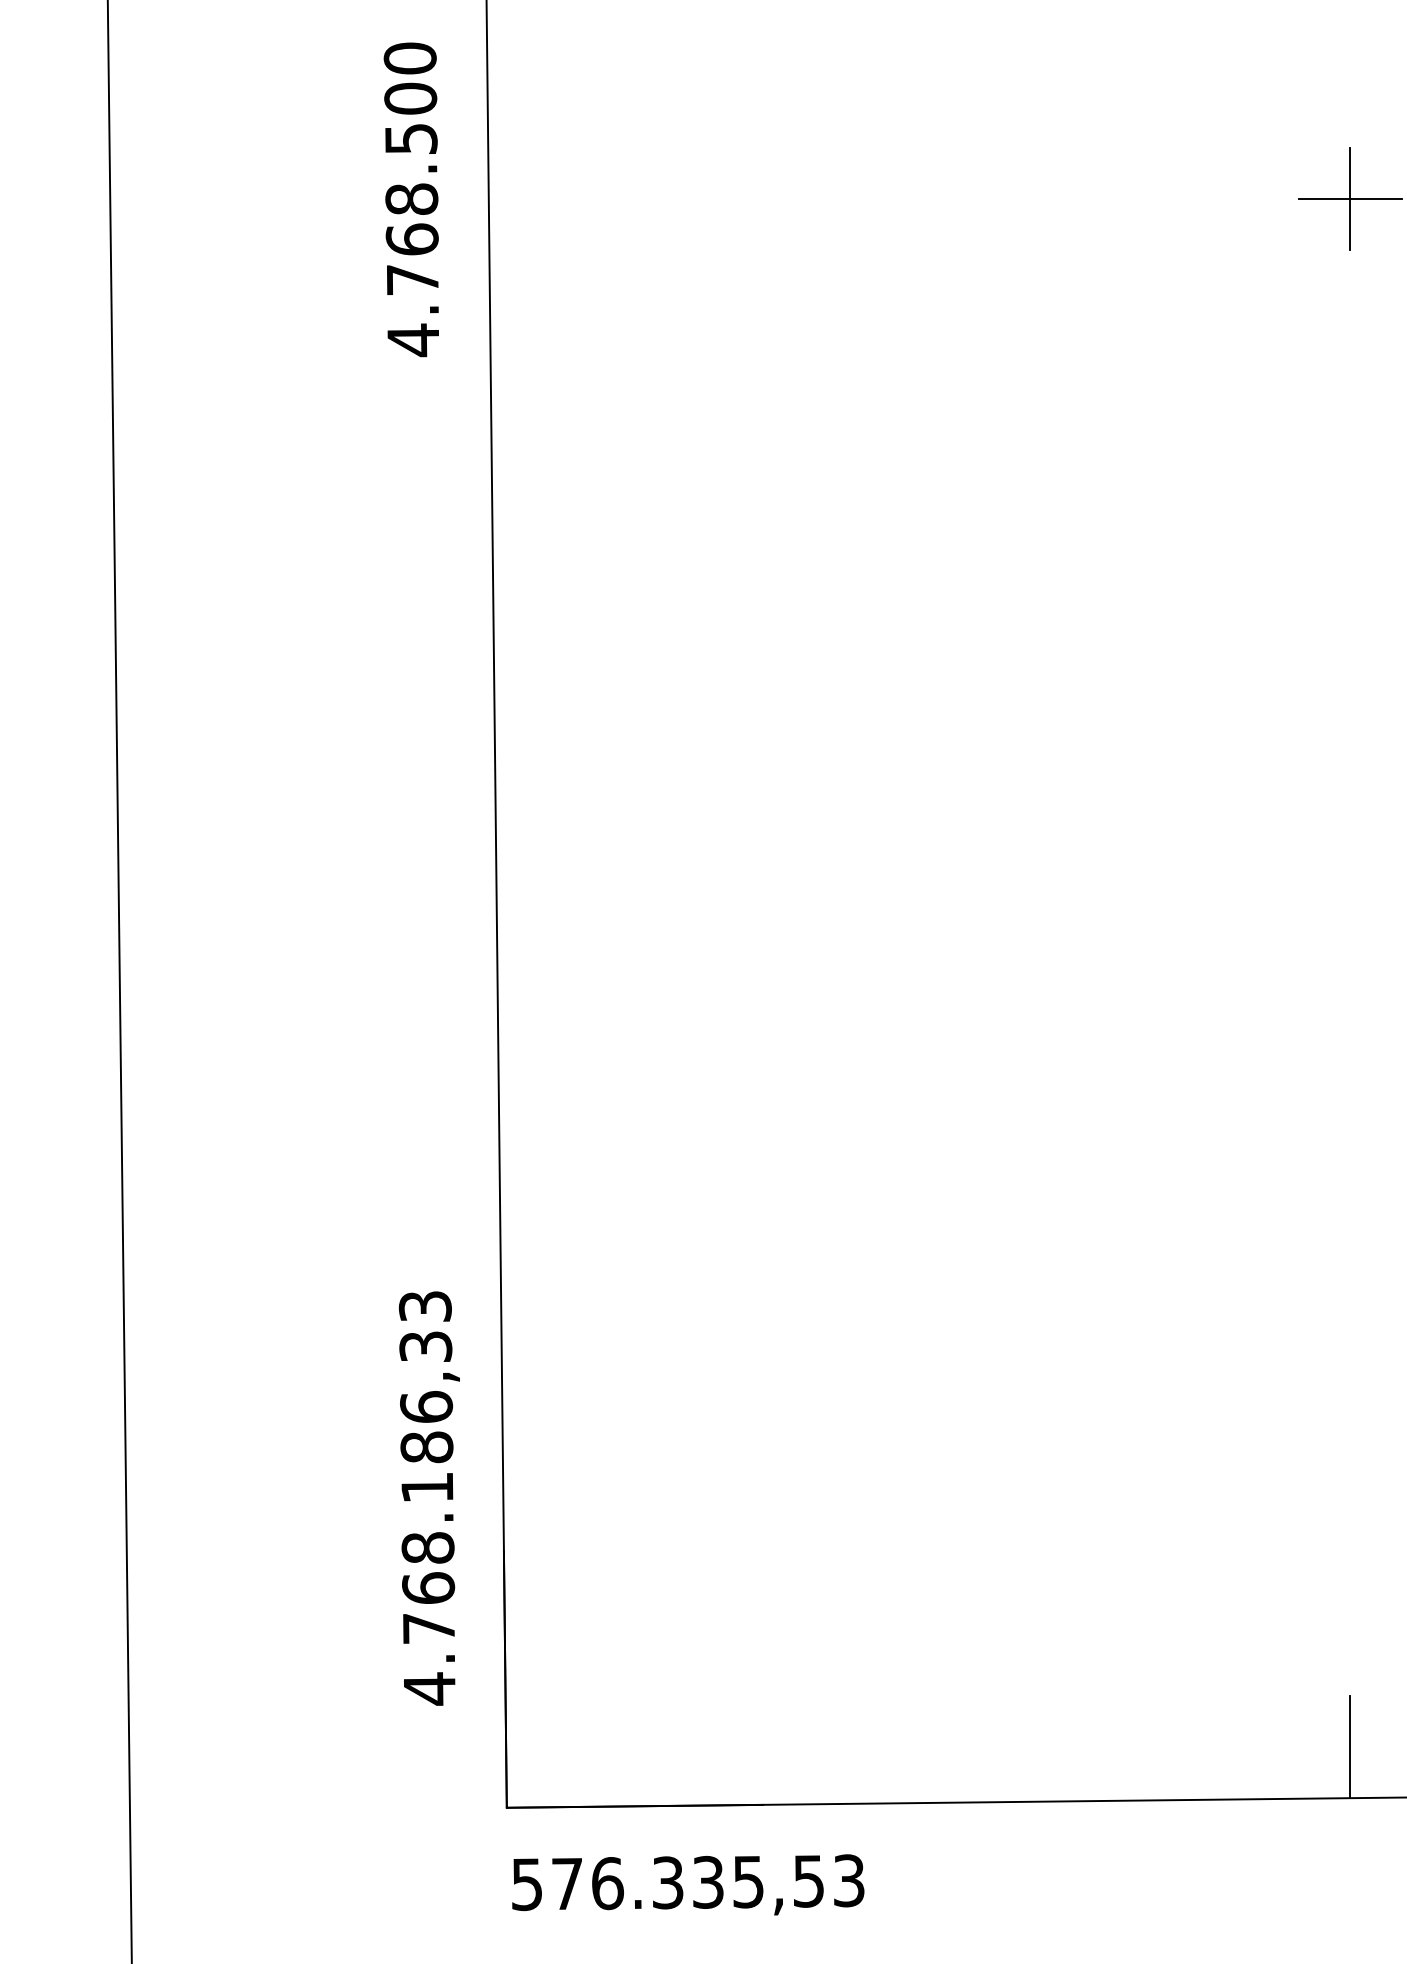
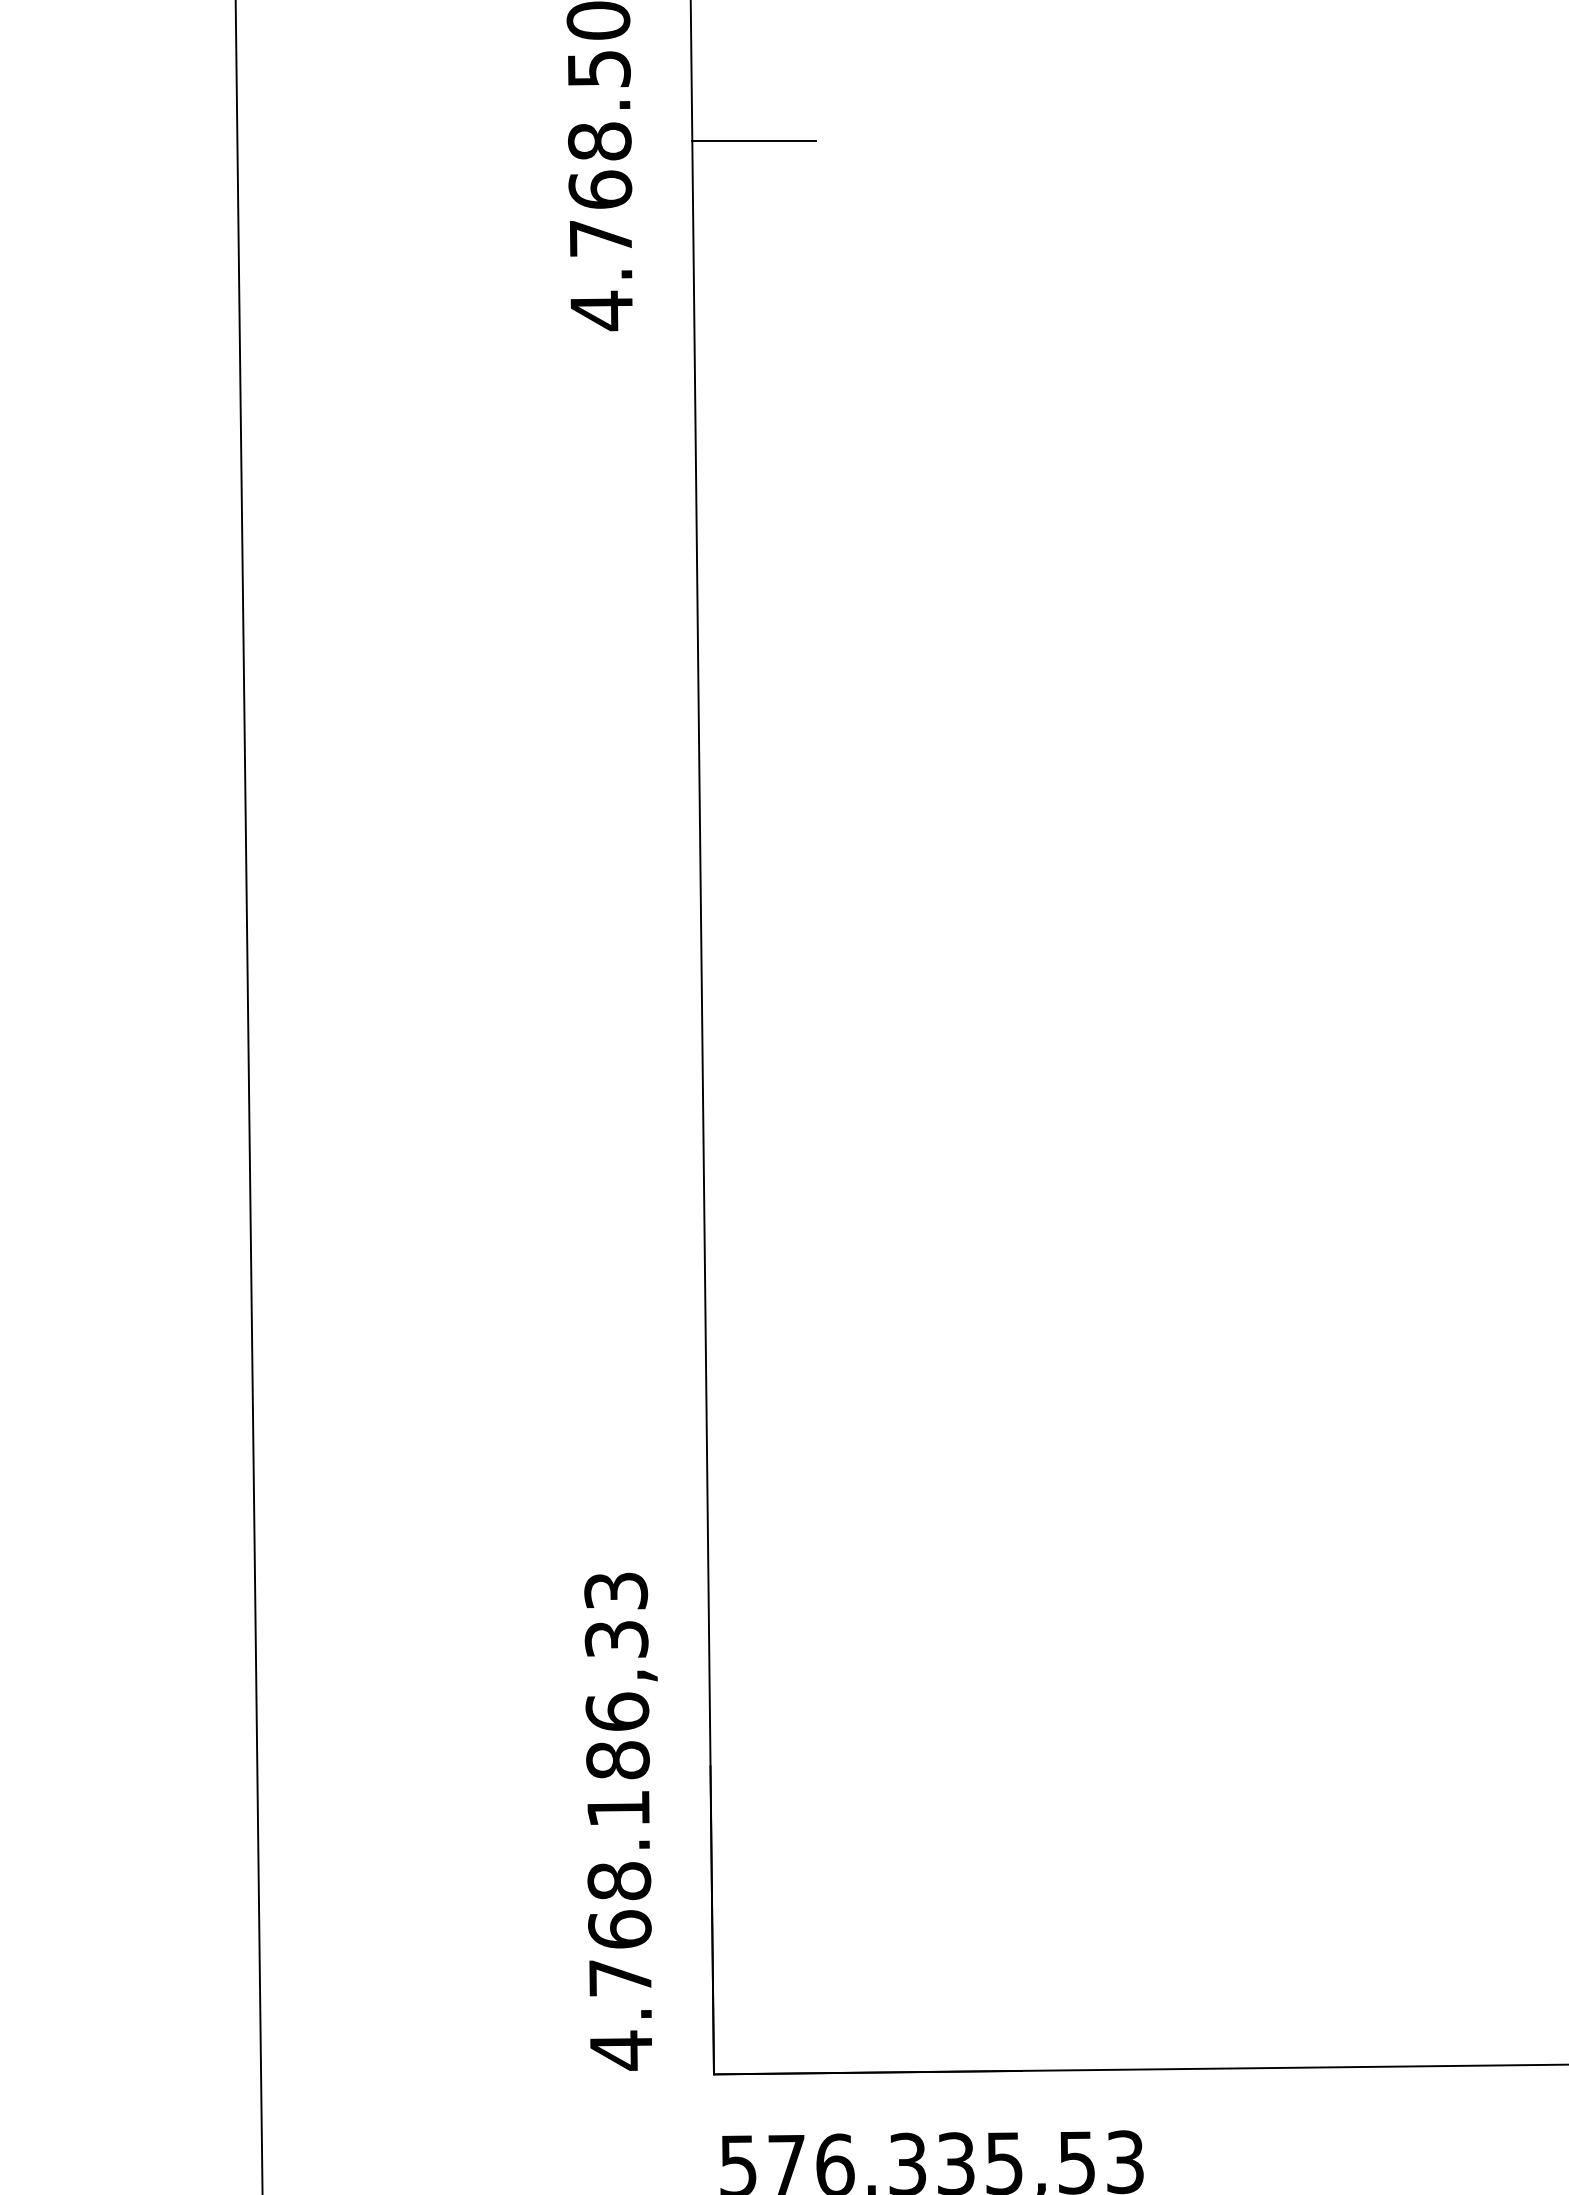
line: (539, 199) -> (753, 141), added
text: (428, 1498) -> (619, 1821), moved

